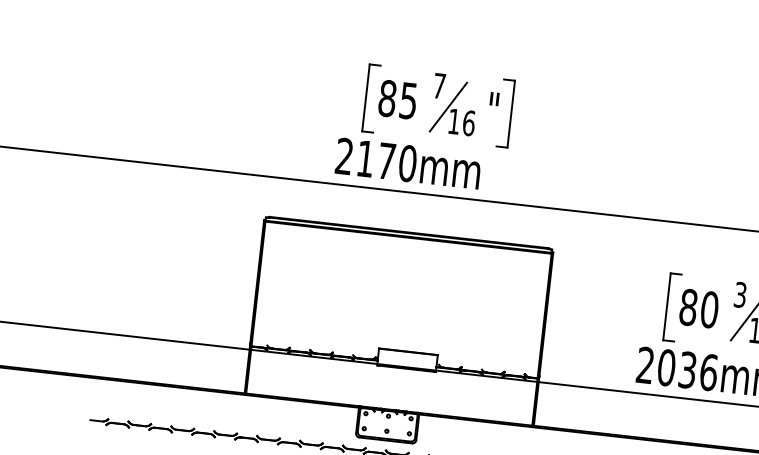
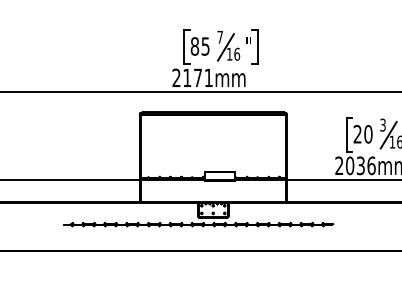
text: (407, 162) -> (208, 77), 2170mm -> 2171mm
text: (688, 307) -> (357, 134), 80 -> 20

